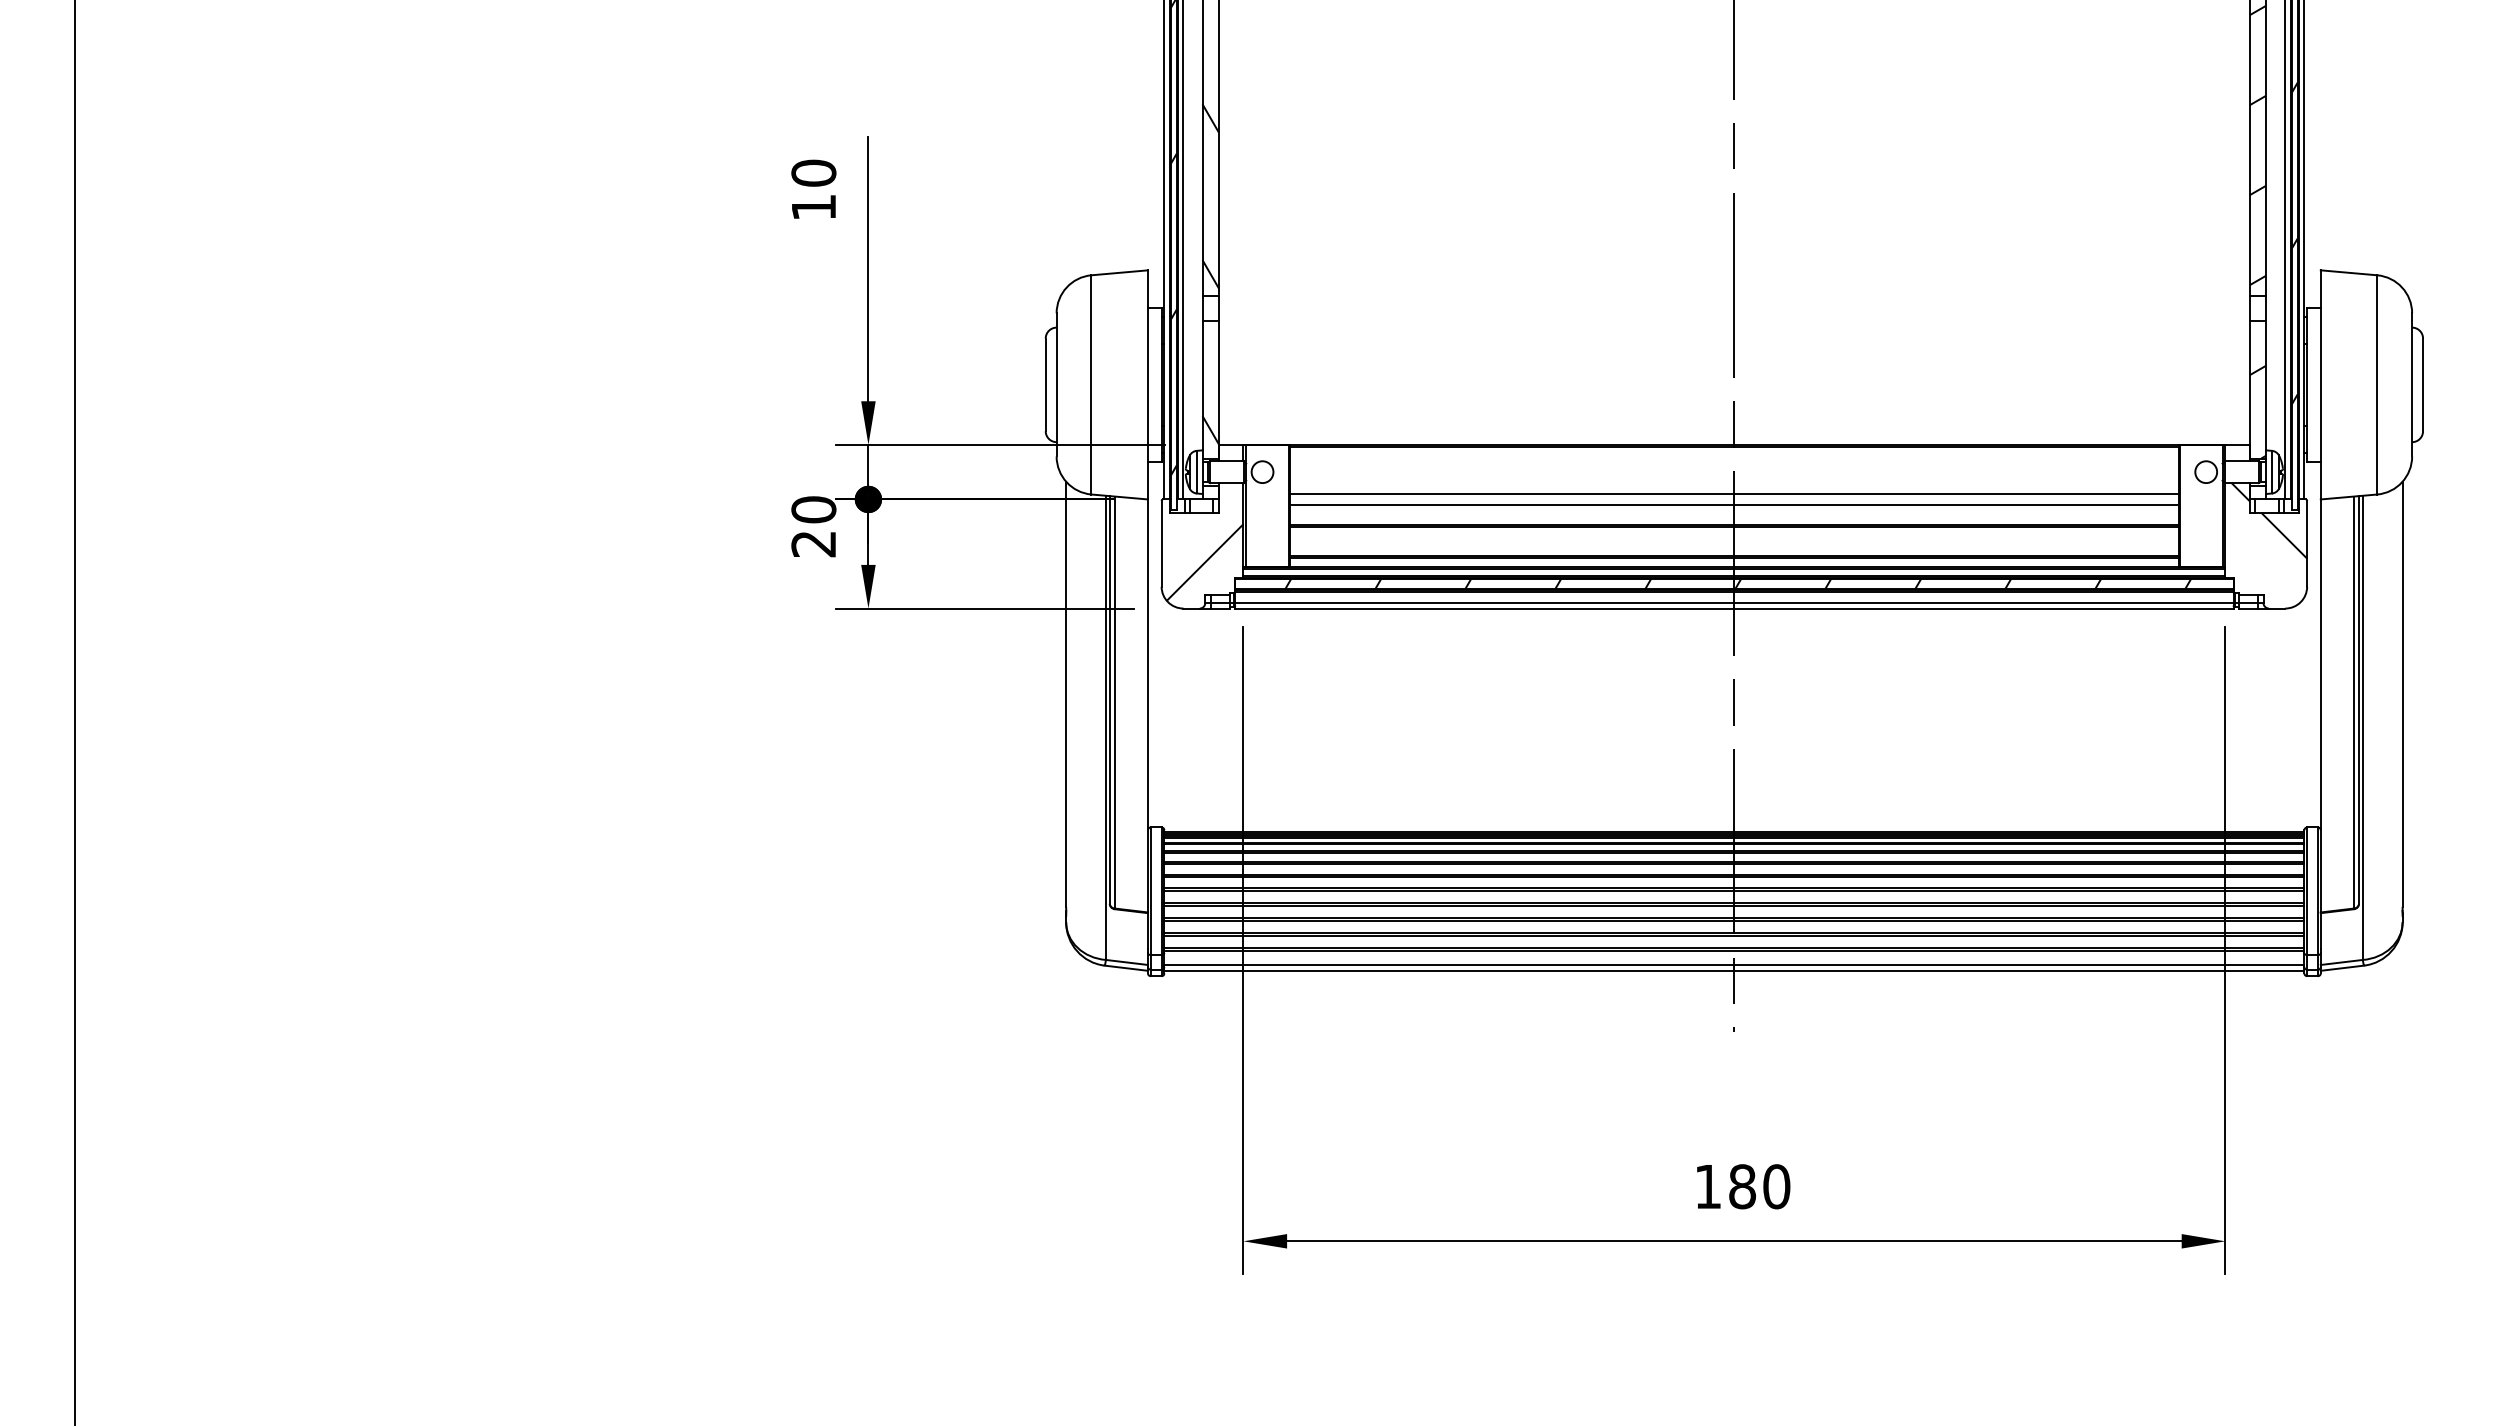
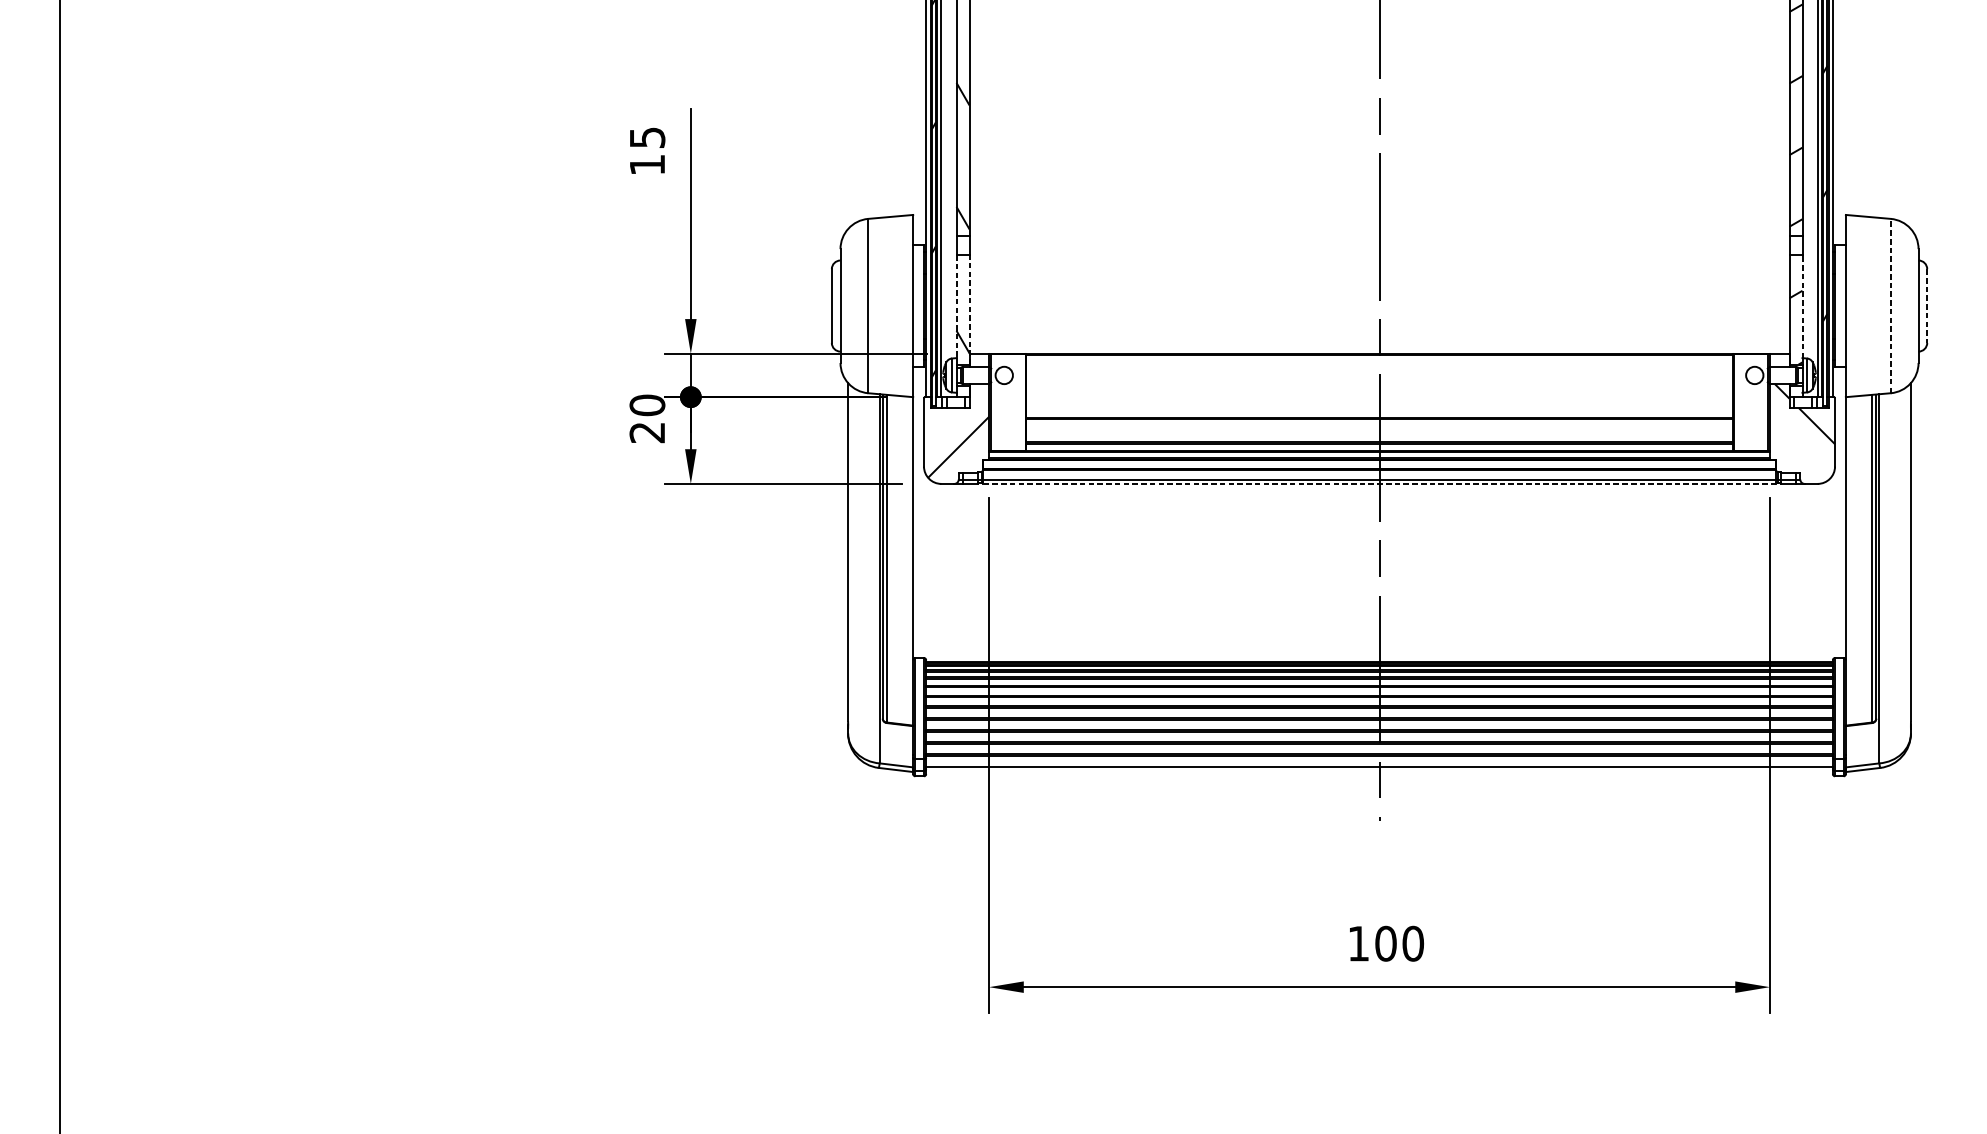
text: (813, 172) -> (647, 137), 10 -> 15
line: (2377, 384) -> (1890, 305), solid -> dashed
line: (1202, 385) -> (956, 306), solid -> dashed
line: (2266, 385) -> (1802, 306), solid -> dashed
line: (2423, 385) -> (1927, 306), solid -> dashed
line: (1218, 389) -> (969, 309), solid -> dashed
line: (1733, 494) -> (1378, 393), removed
line: (1733, 504) -> (1378, 401), removed
hatch: (1738, 583) -> (1382, 464), removed
line: (1733, 608) -> (1378, 483), solid -> dashed
line: (1734, 970) -> (1379, 771), removed
text: (1742, 1186) -> (1385, 943), 180 -> 100

